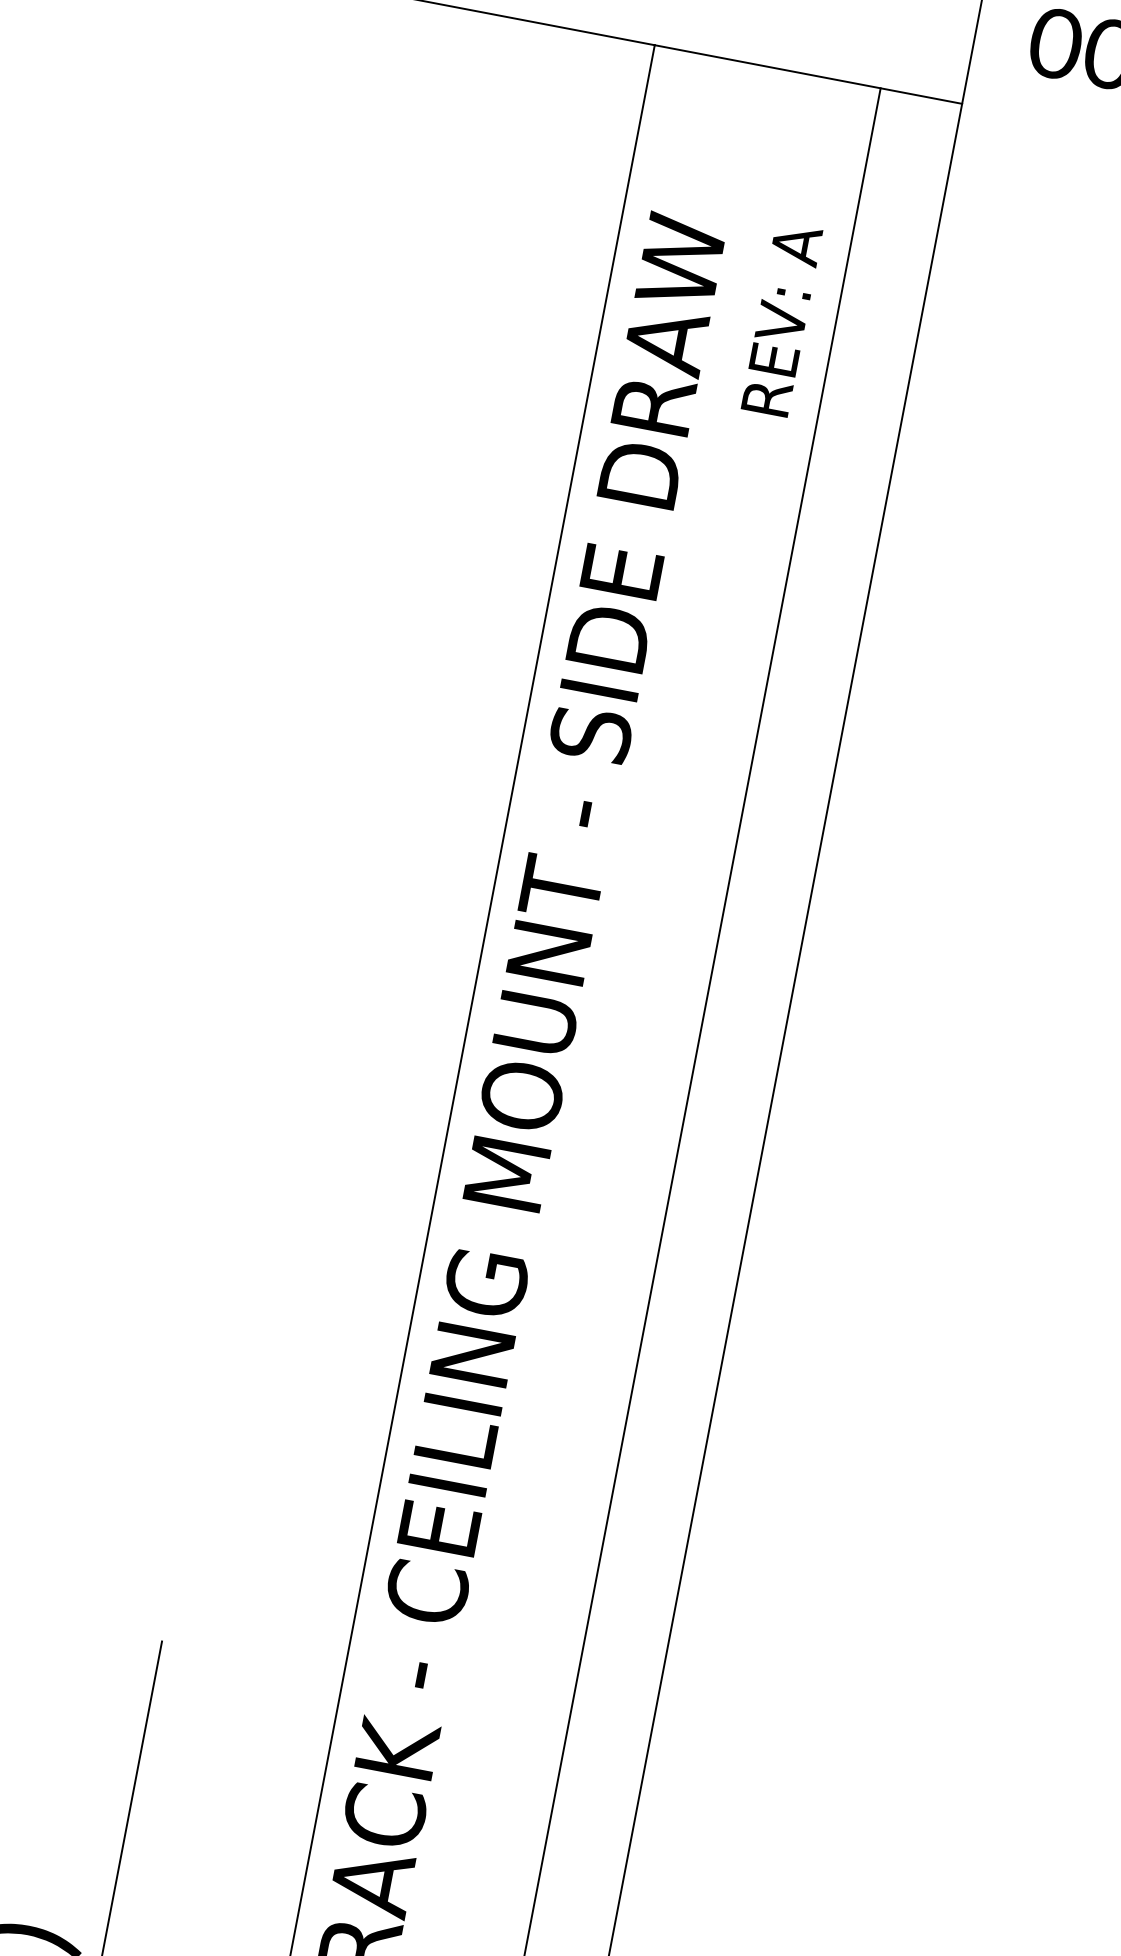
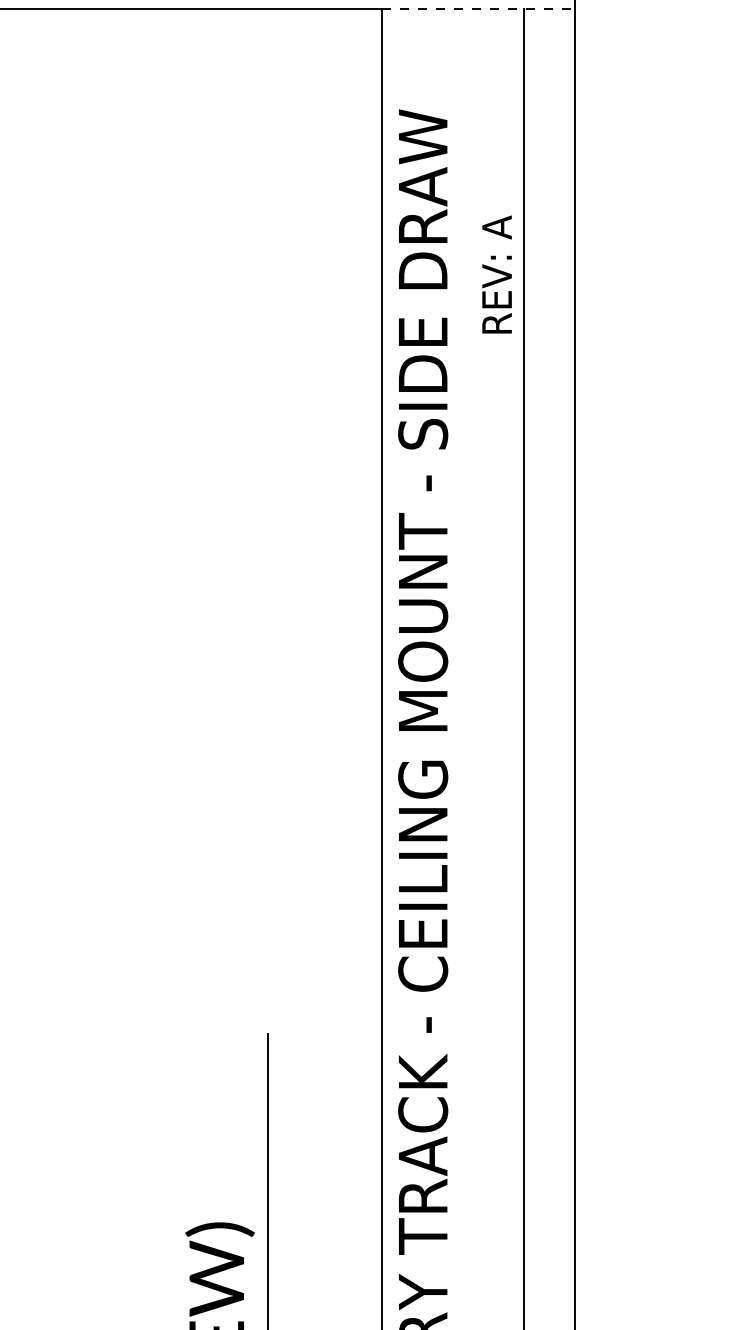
line: (808, 74) -> (478, 8), solid -> dashed
text: (781, 319) -> (496, 274), moved

